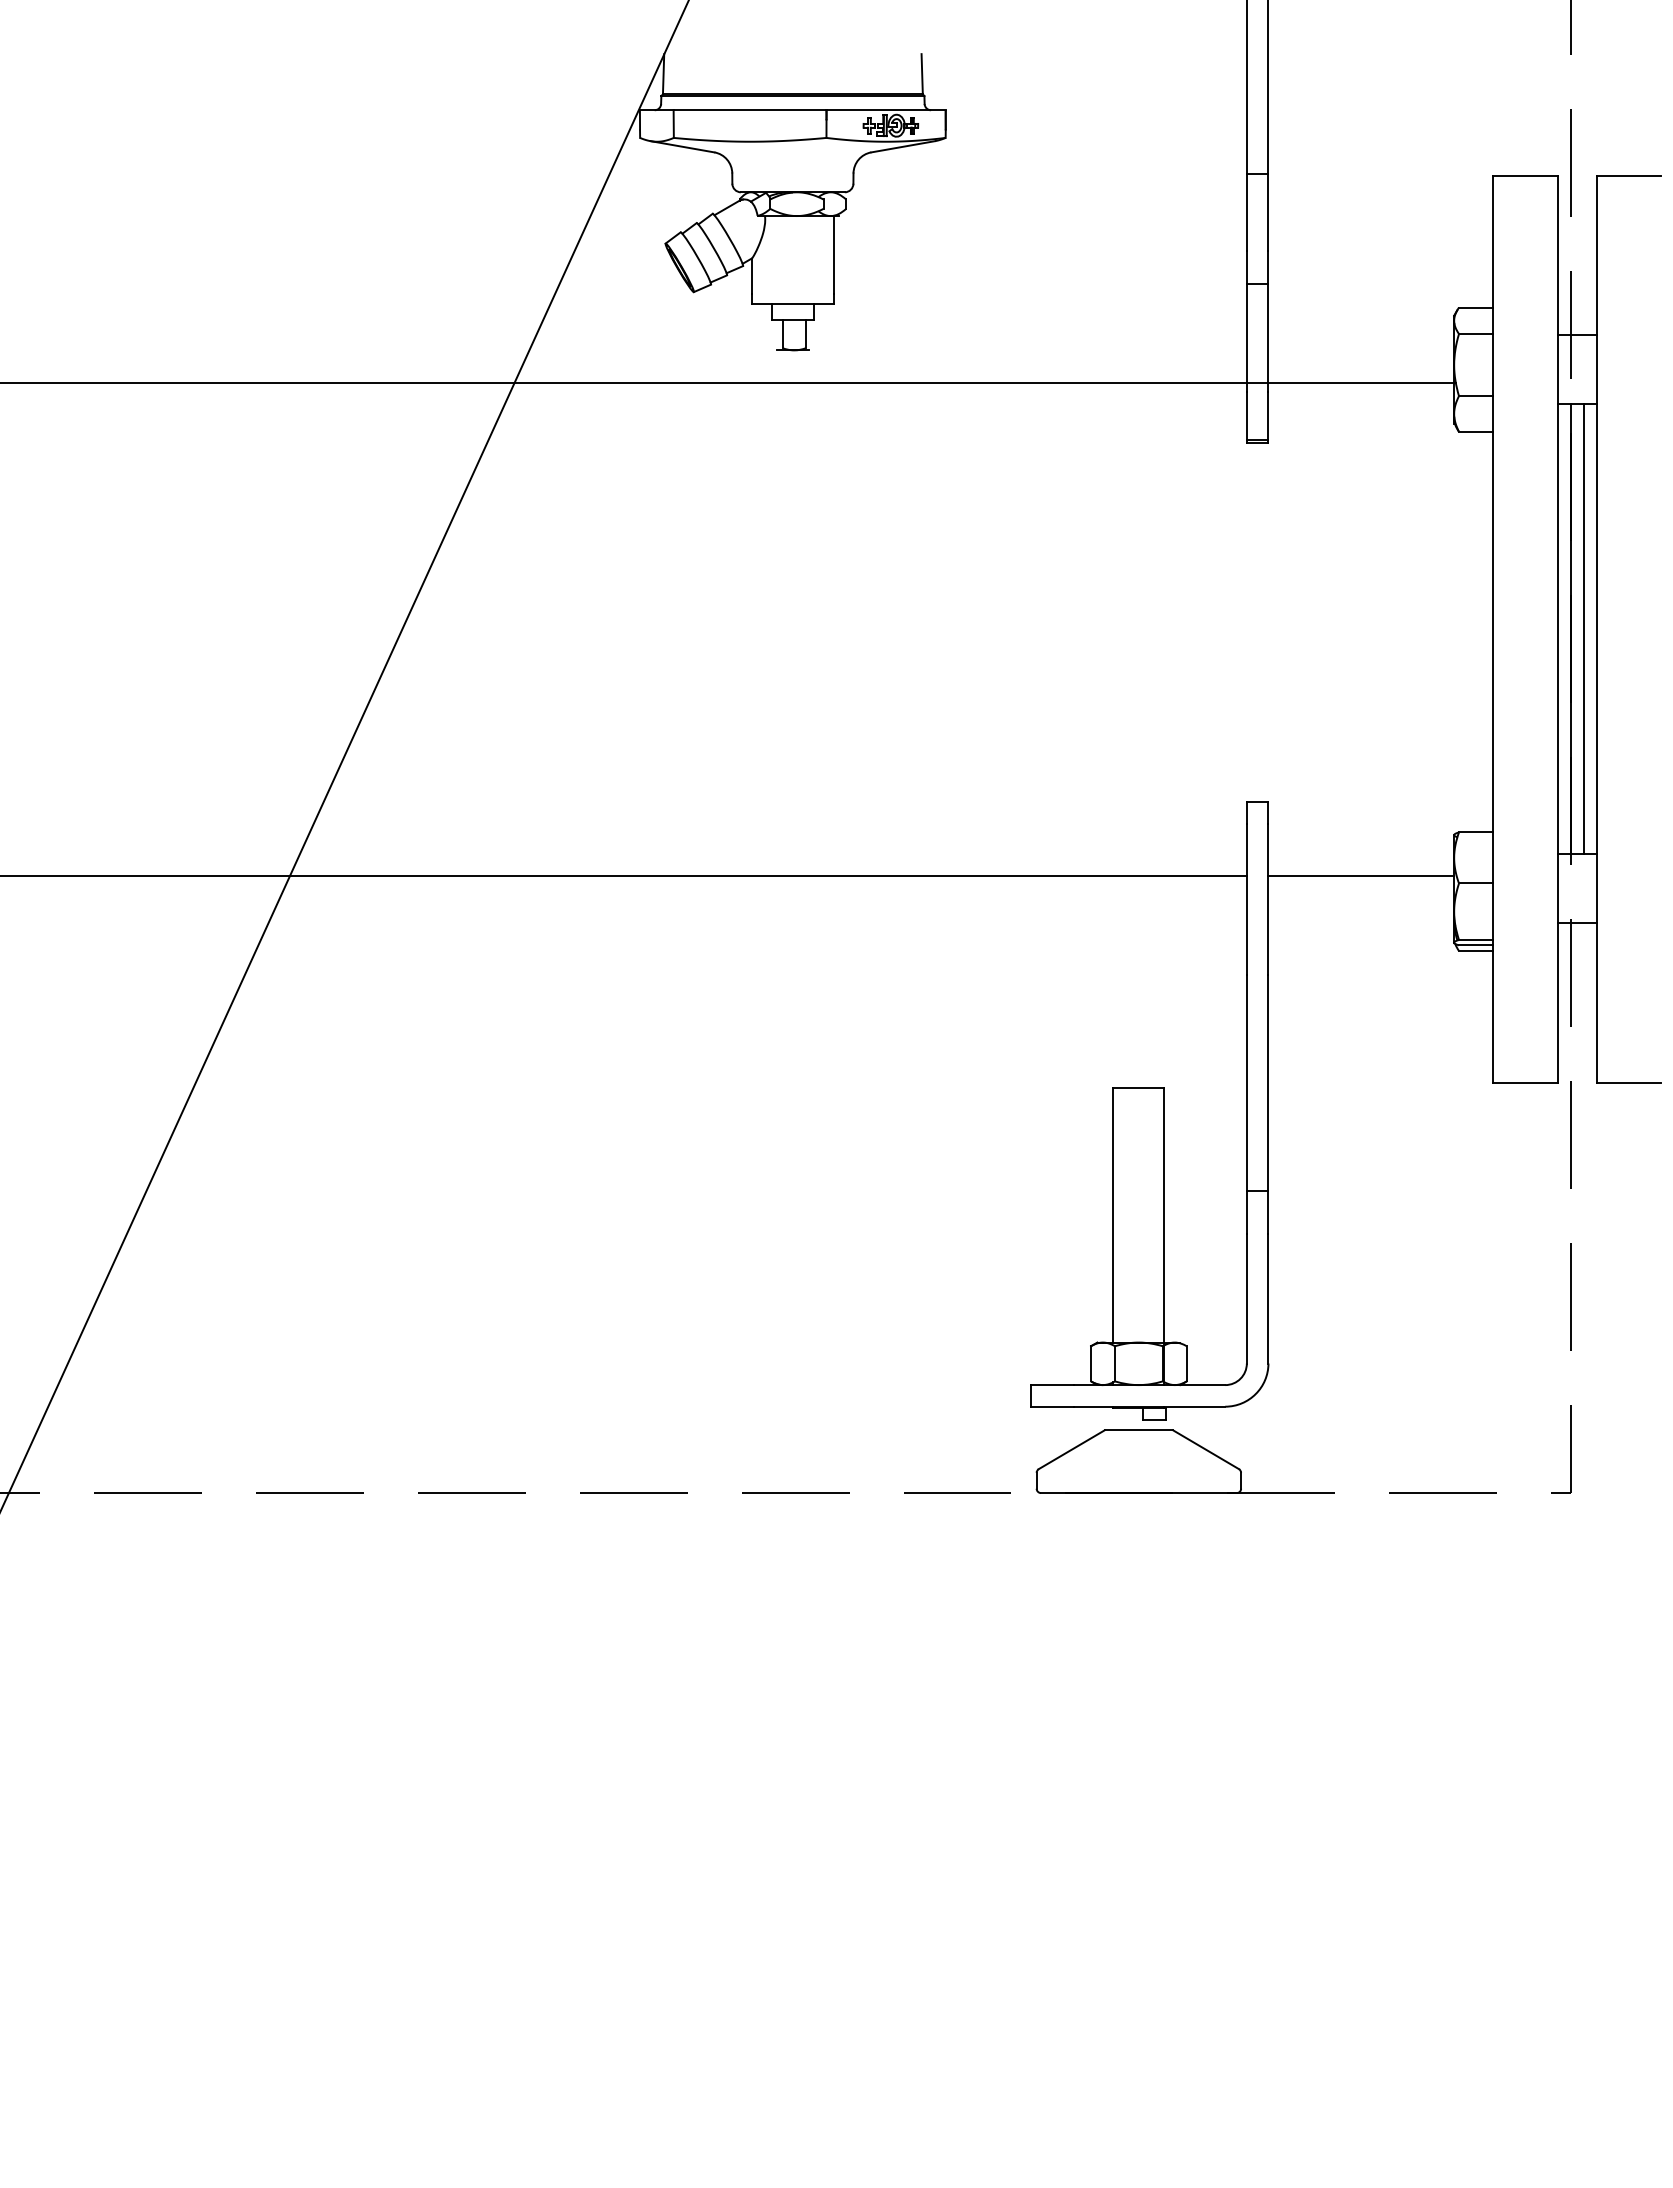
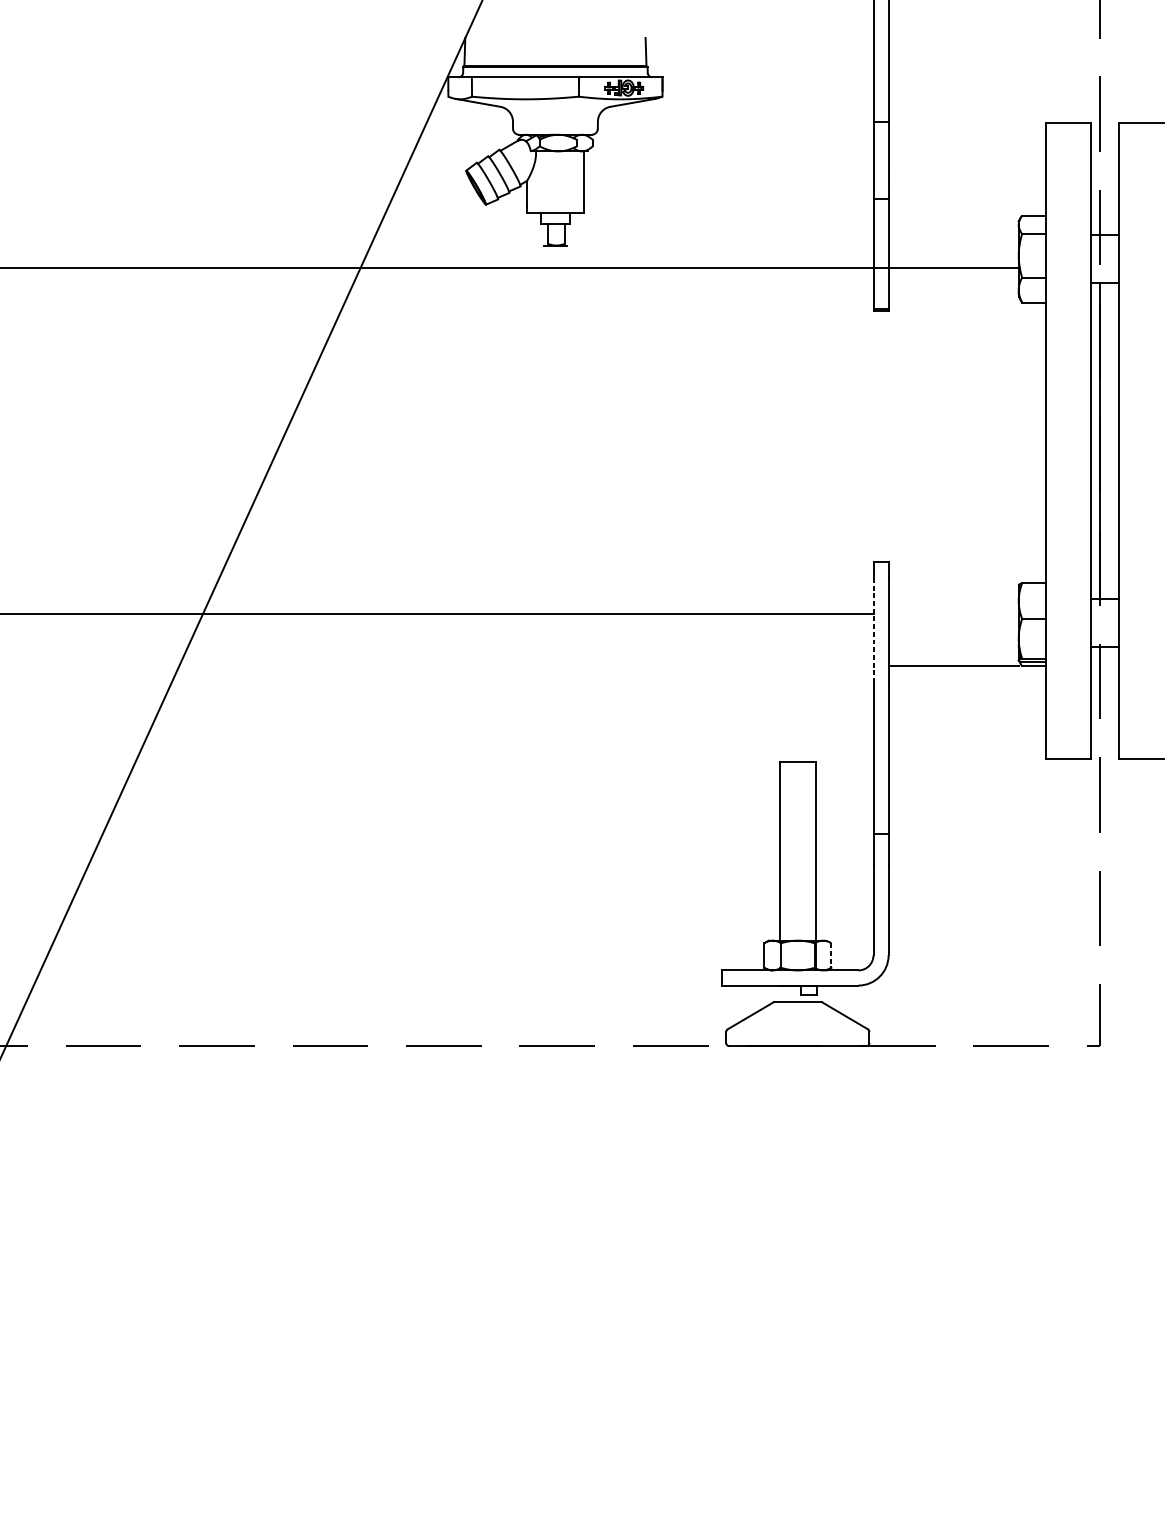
line: (1583, 629) -> (1109, 441), removed
line: (1361, 876) -> (953, 666), moved
line: (1246, 899) -> (873, 630), solid -> dashed
line: (1186, 1363) -> (831, 955), solid -> dashed

